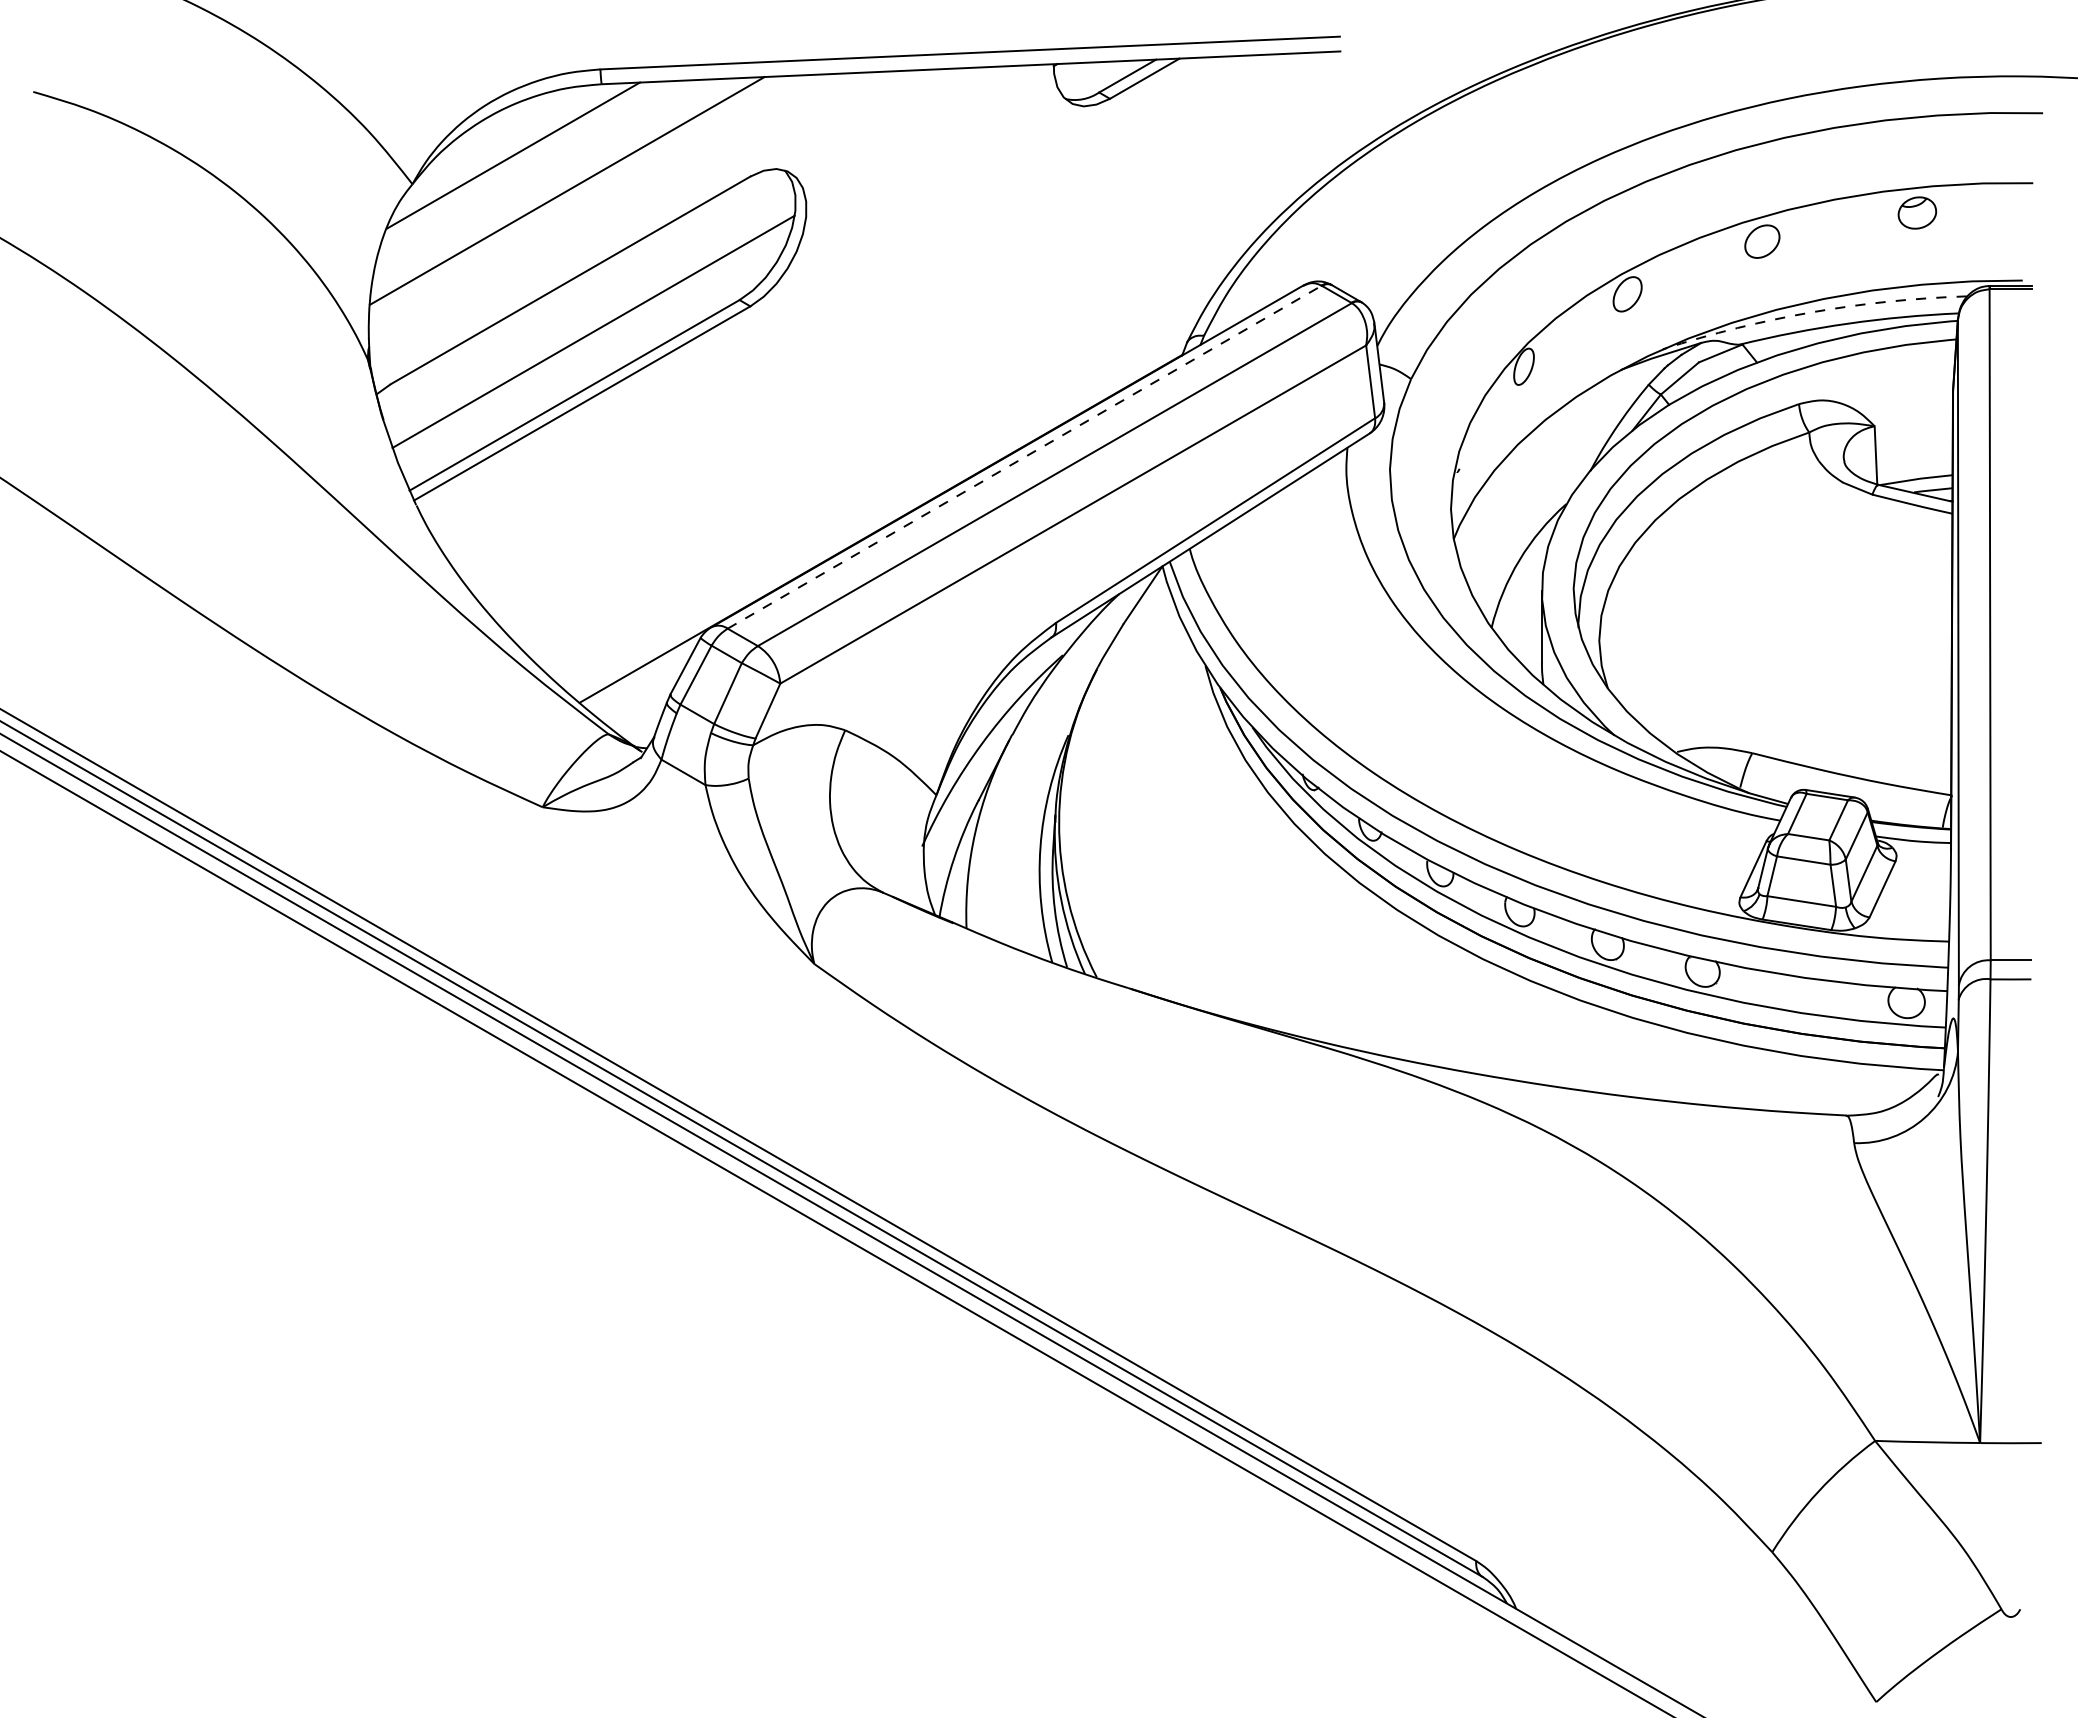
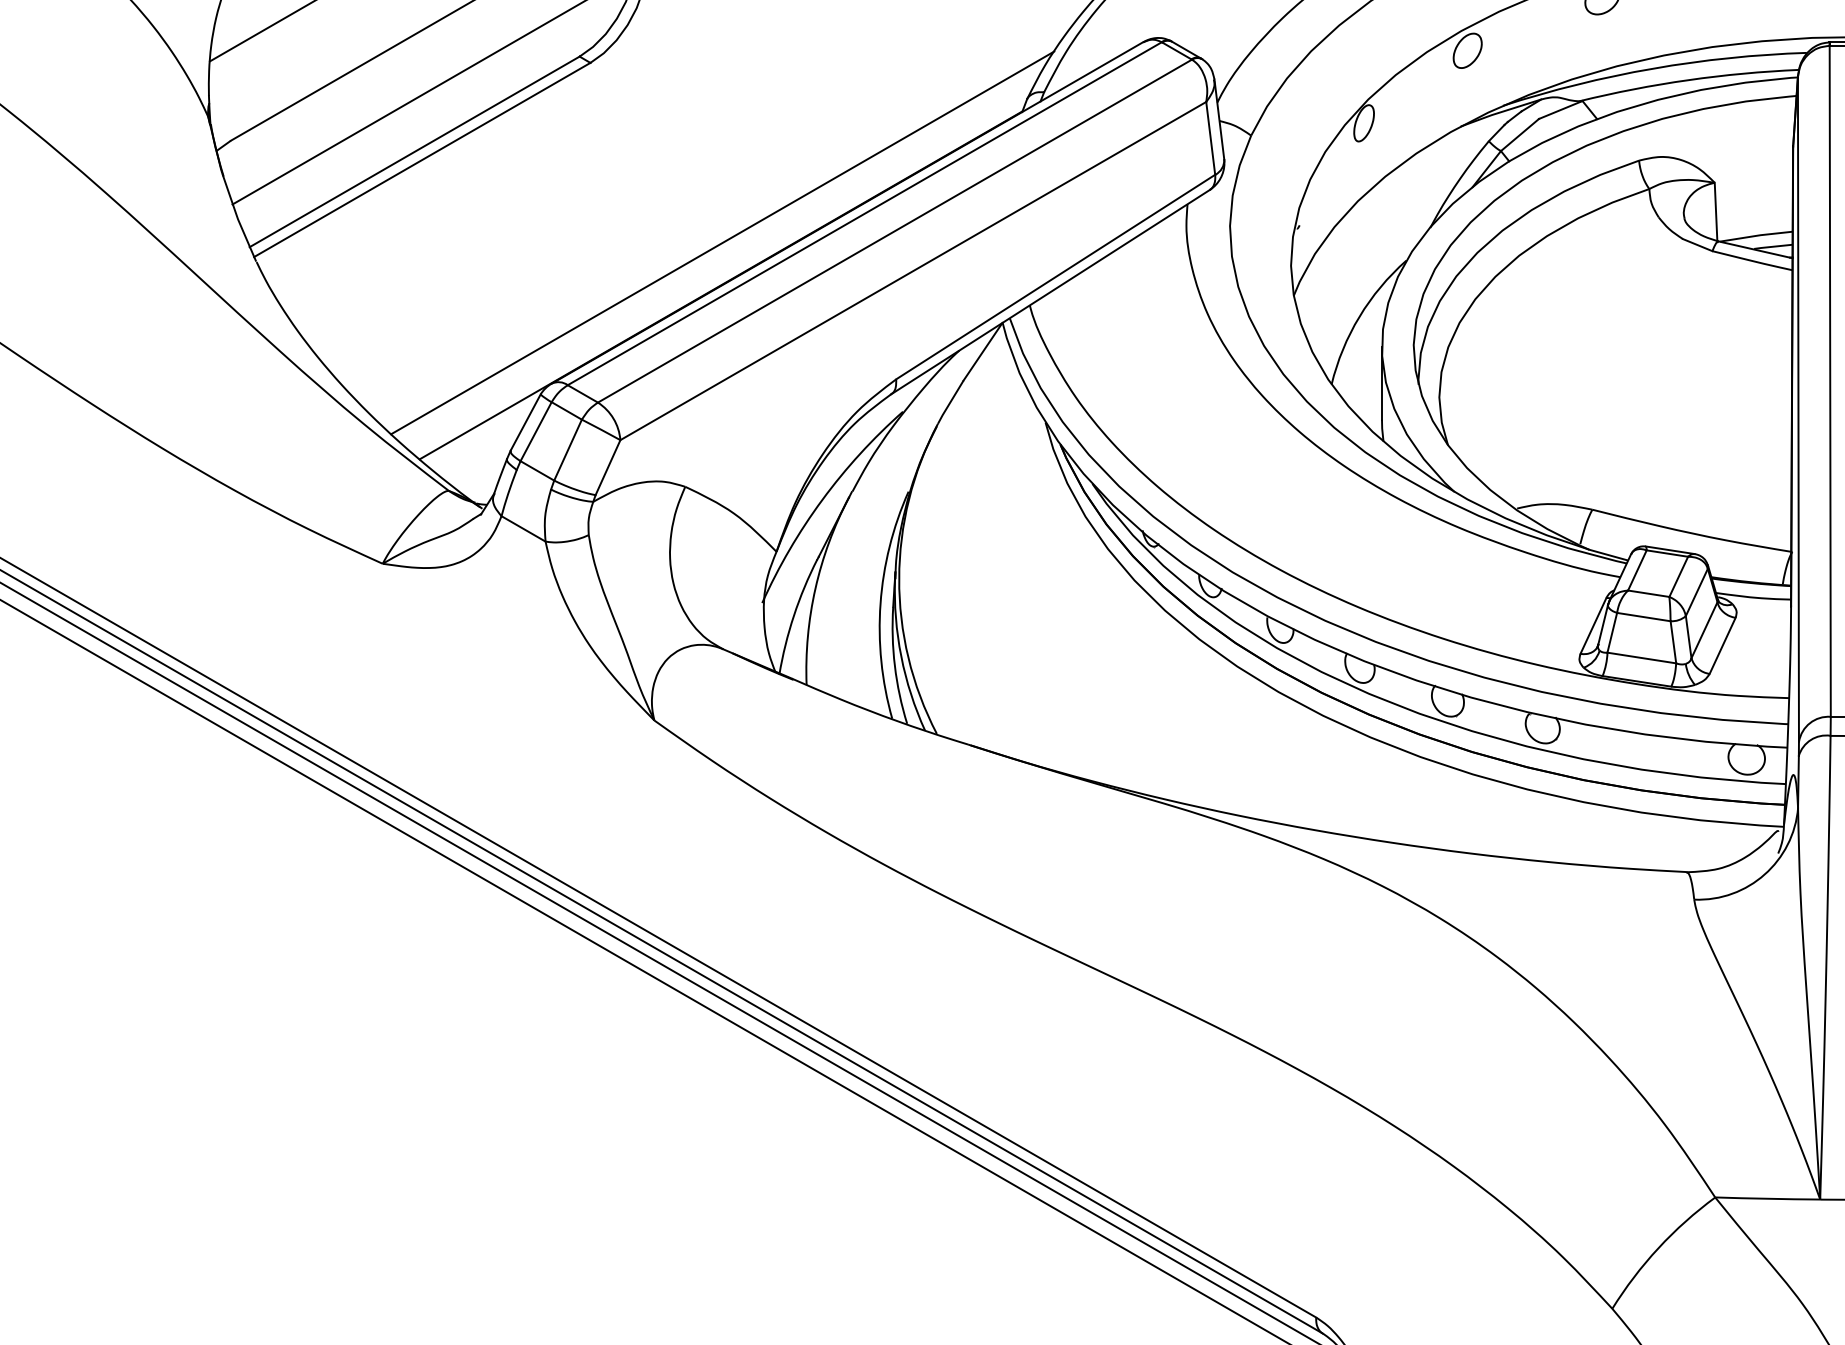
arc: (1812, 312) -> (1652, 69), dashed -> solid
line: (1024, 457) -> (864, 214), dashed -> solid
line: (882, 486) -> (722, 243), added

